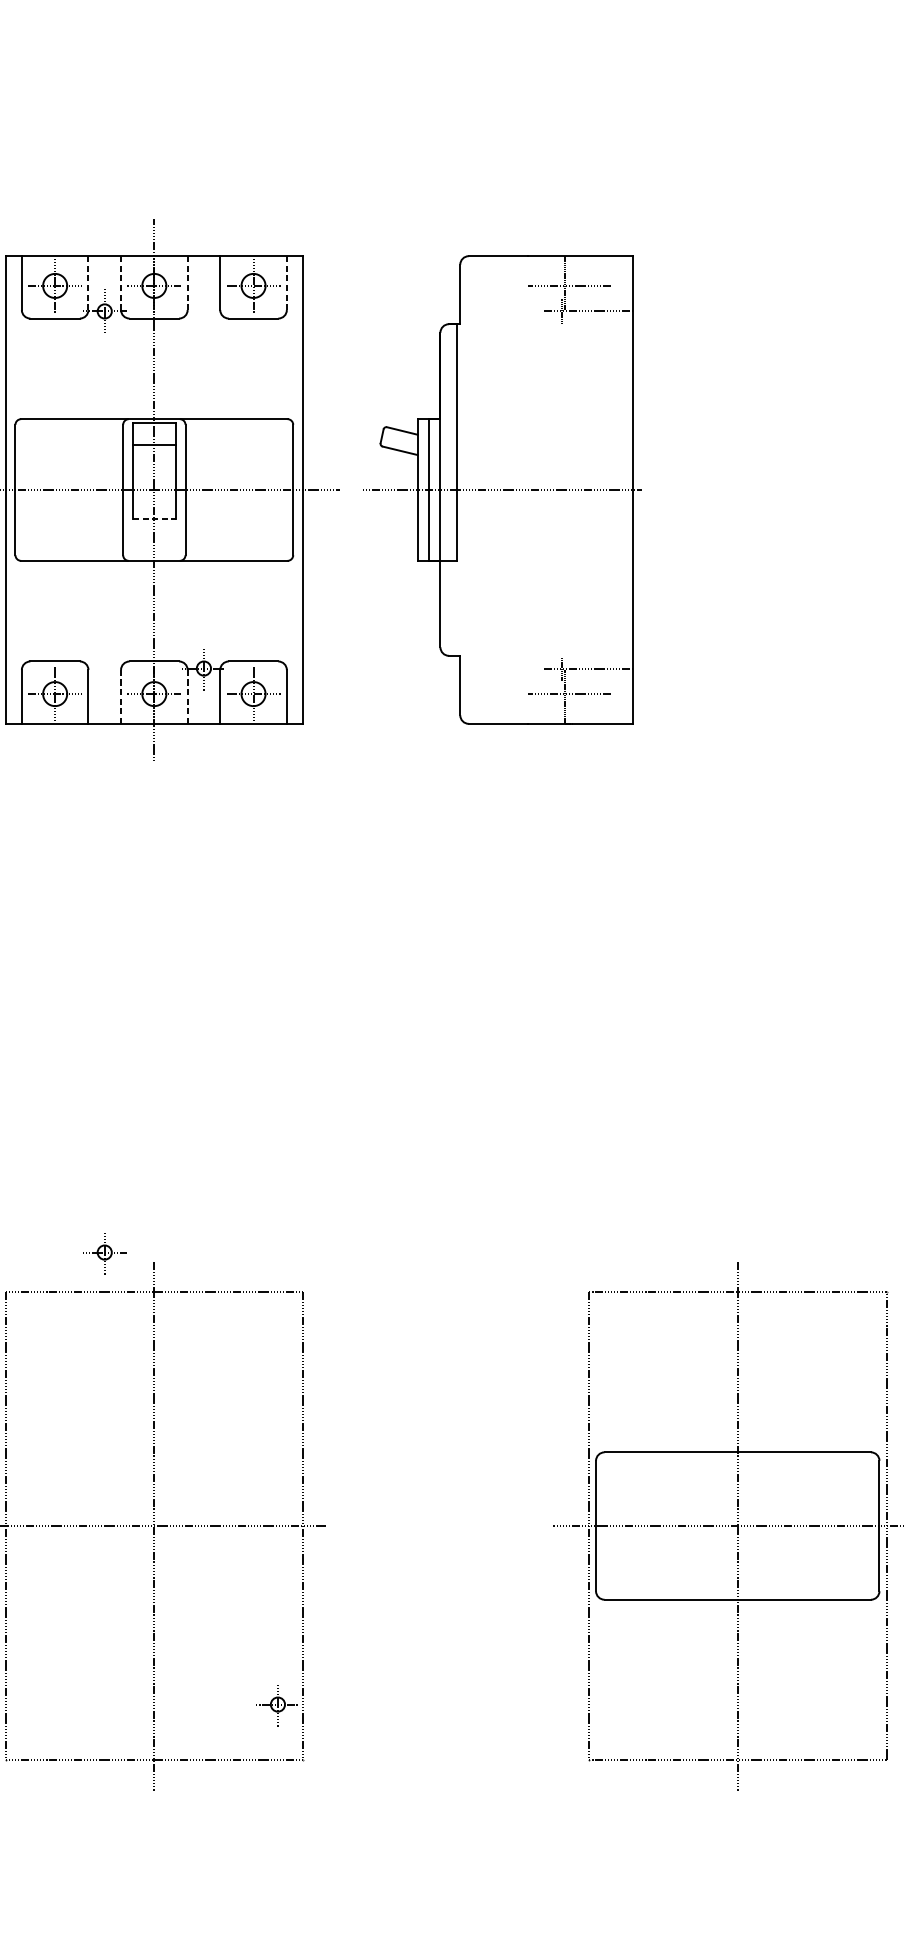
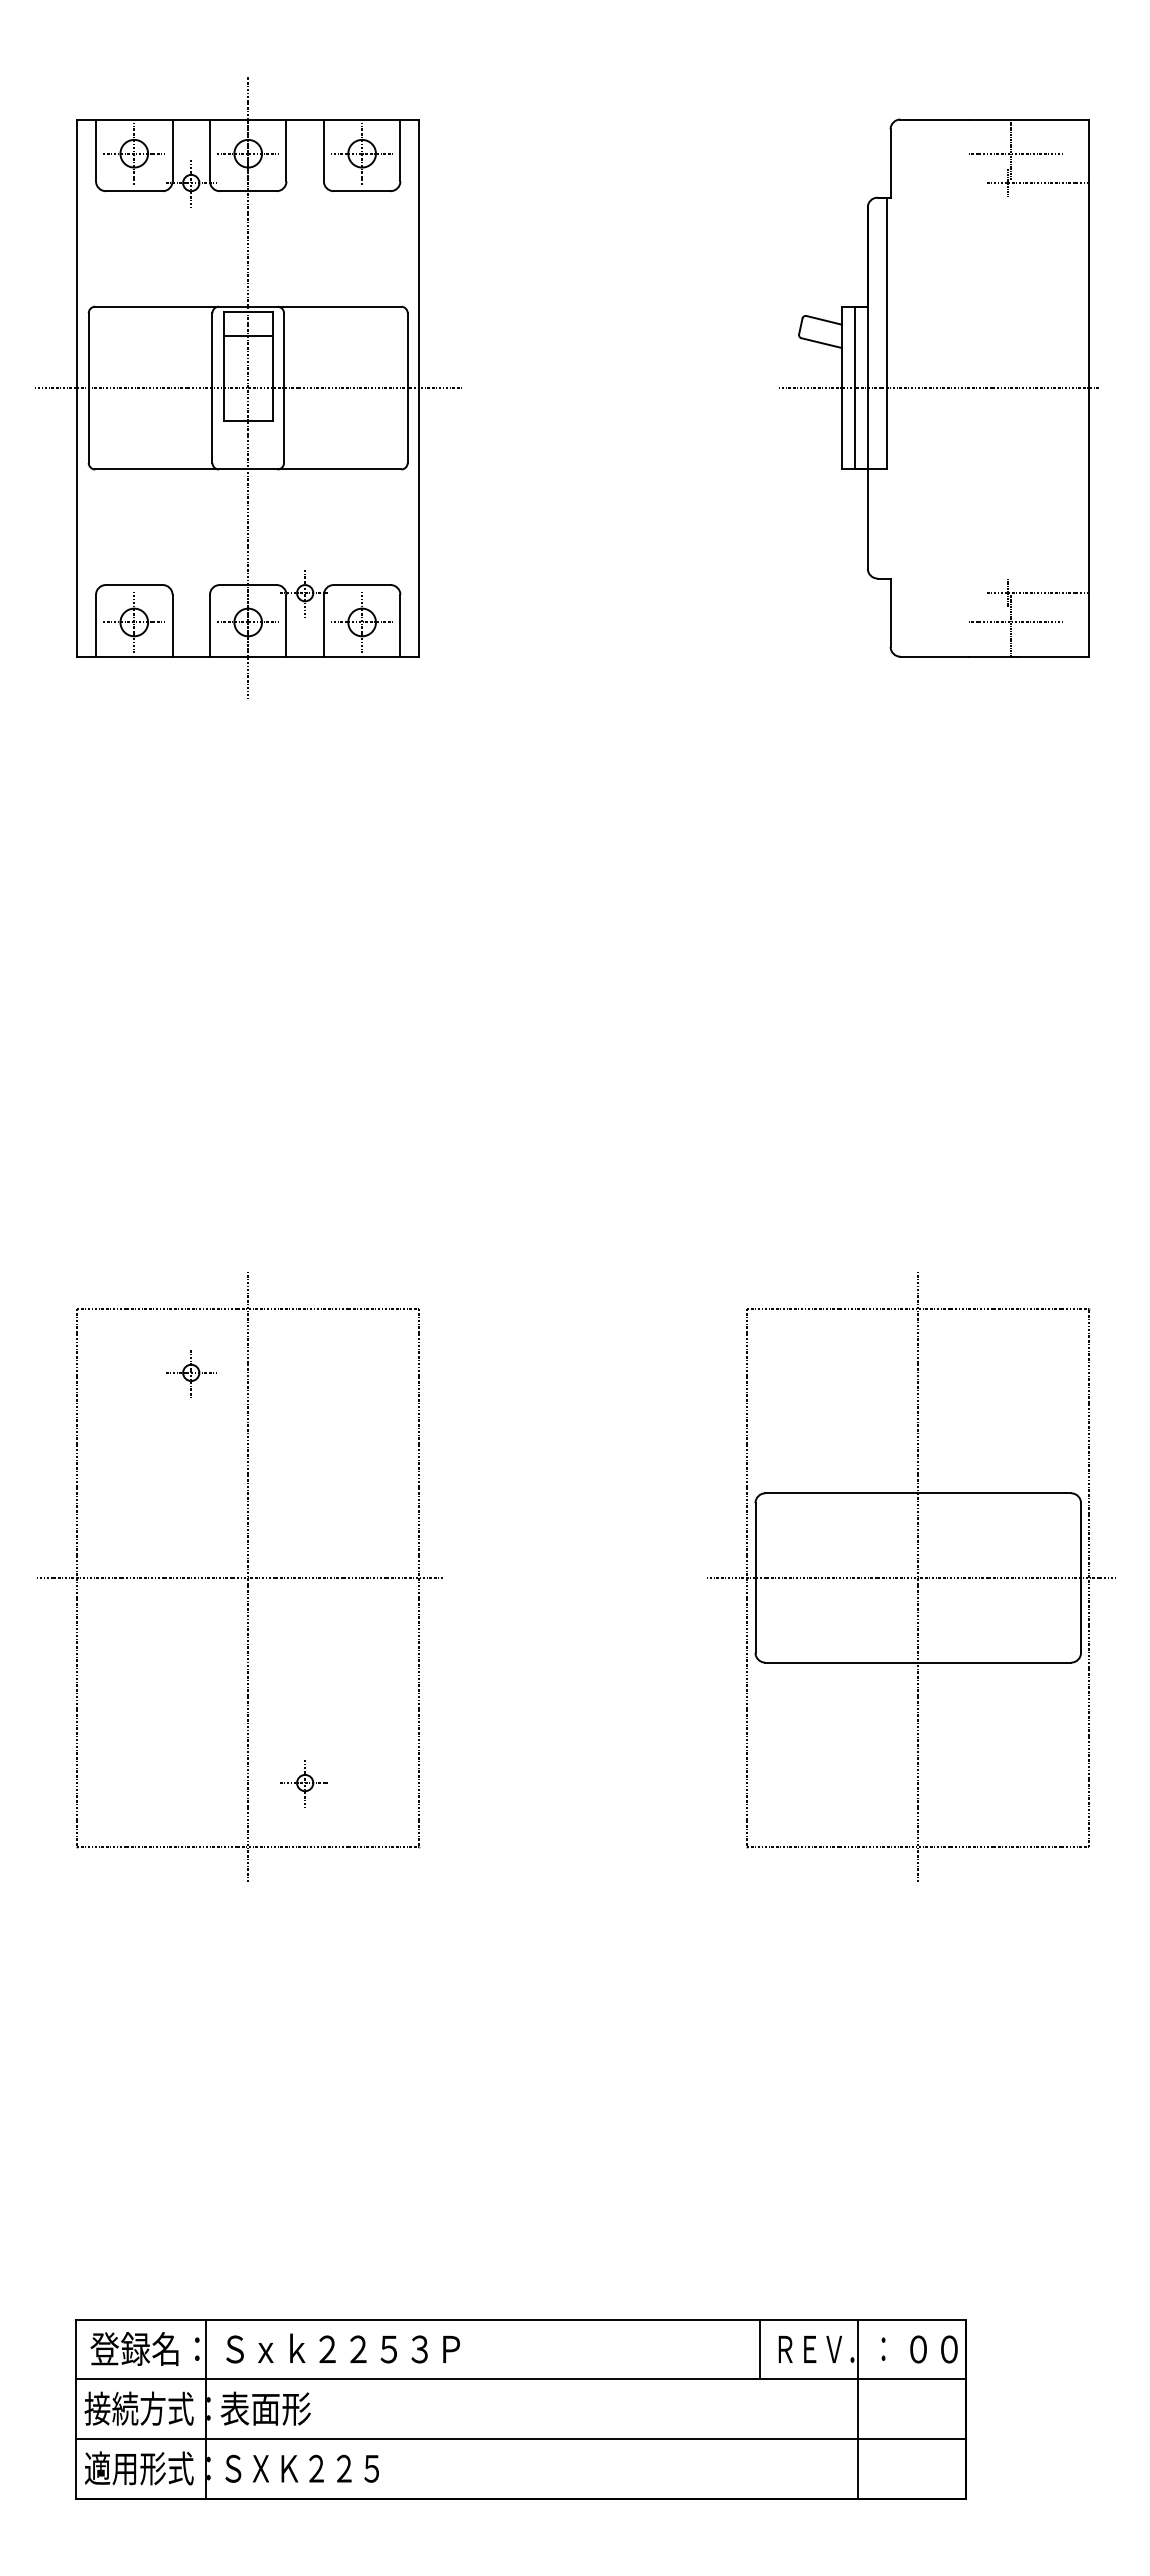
line: (88, 283) -> (172, 150), dashed -> solid
line: (120, 283) -> (209, 150), dashed -> solid
line: (187, 283) -> (286, 150), dashed -> solid
line: (286, 283) -> (400, 150), dashed -> solid
part: (501, 489) -> (938, 387), moved
line: (154, 519) -> (248, 421), dashed -> solid
line: (120, 696) -> (209, 625), dashed -> solid
line: (187, 696) -> (286, 625), dashed -> solid
part: (104, 1253) -> (191, 1373), moved
part: (276, 1704) -> (303, 1783), moved

